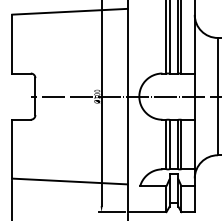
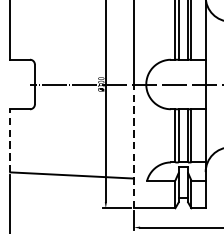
line: (12, 148) -> (10, 140), solid -> dashed
line: (127, 154) -> (133, 146), solid -> dashed

